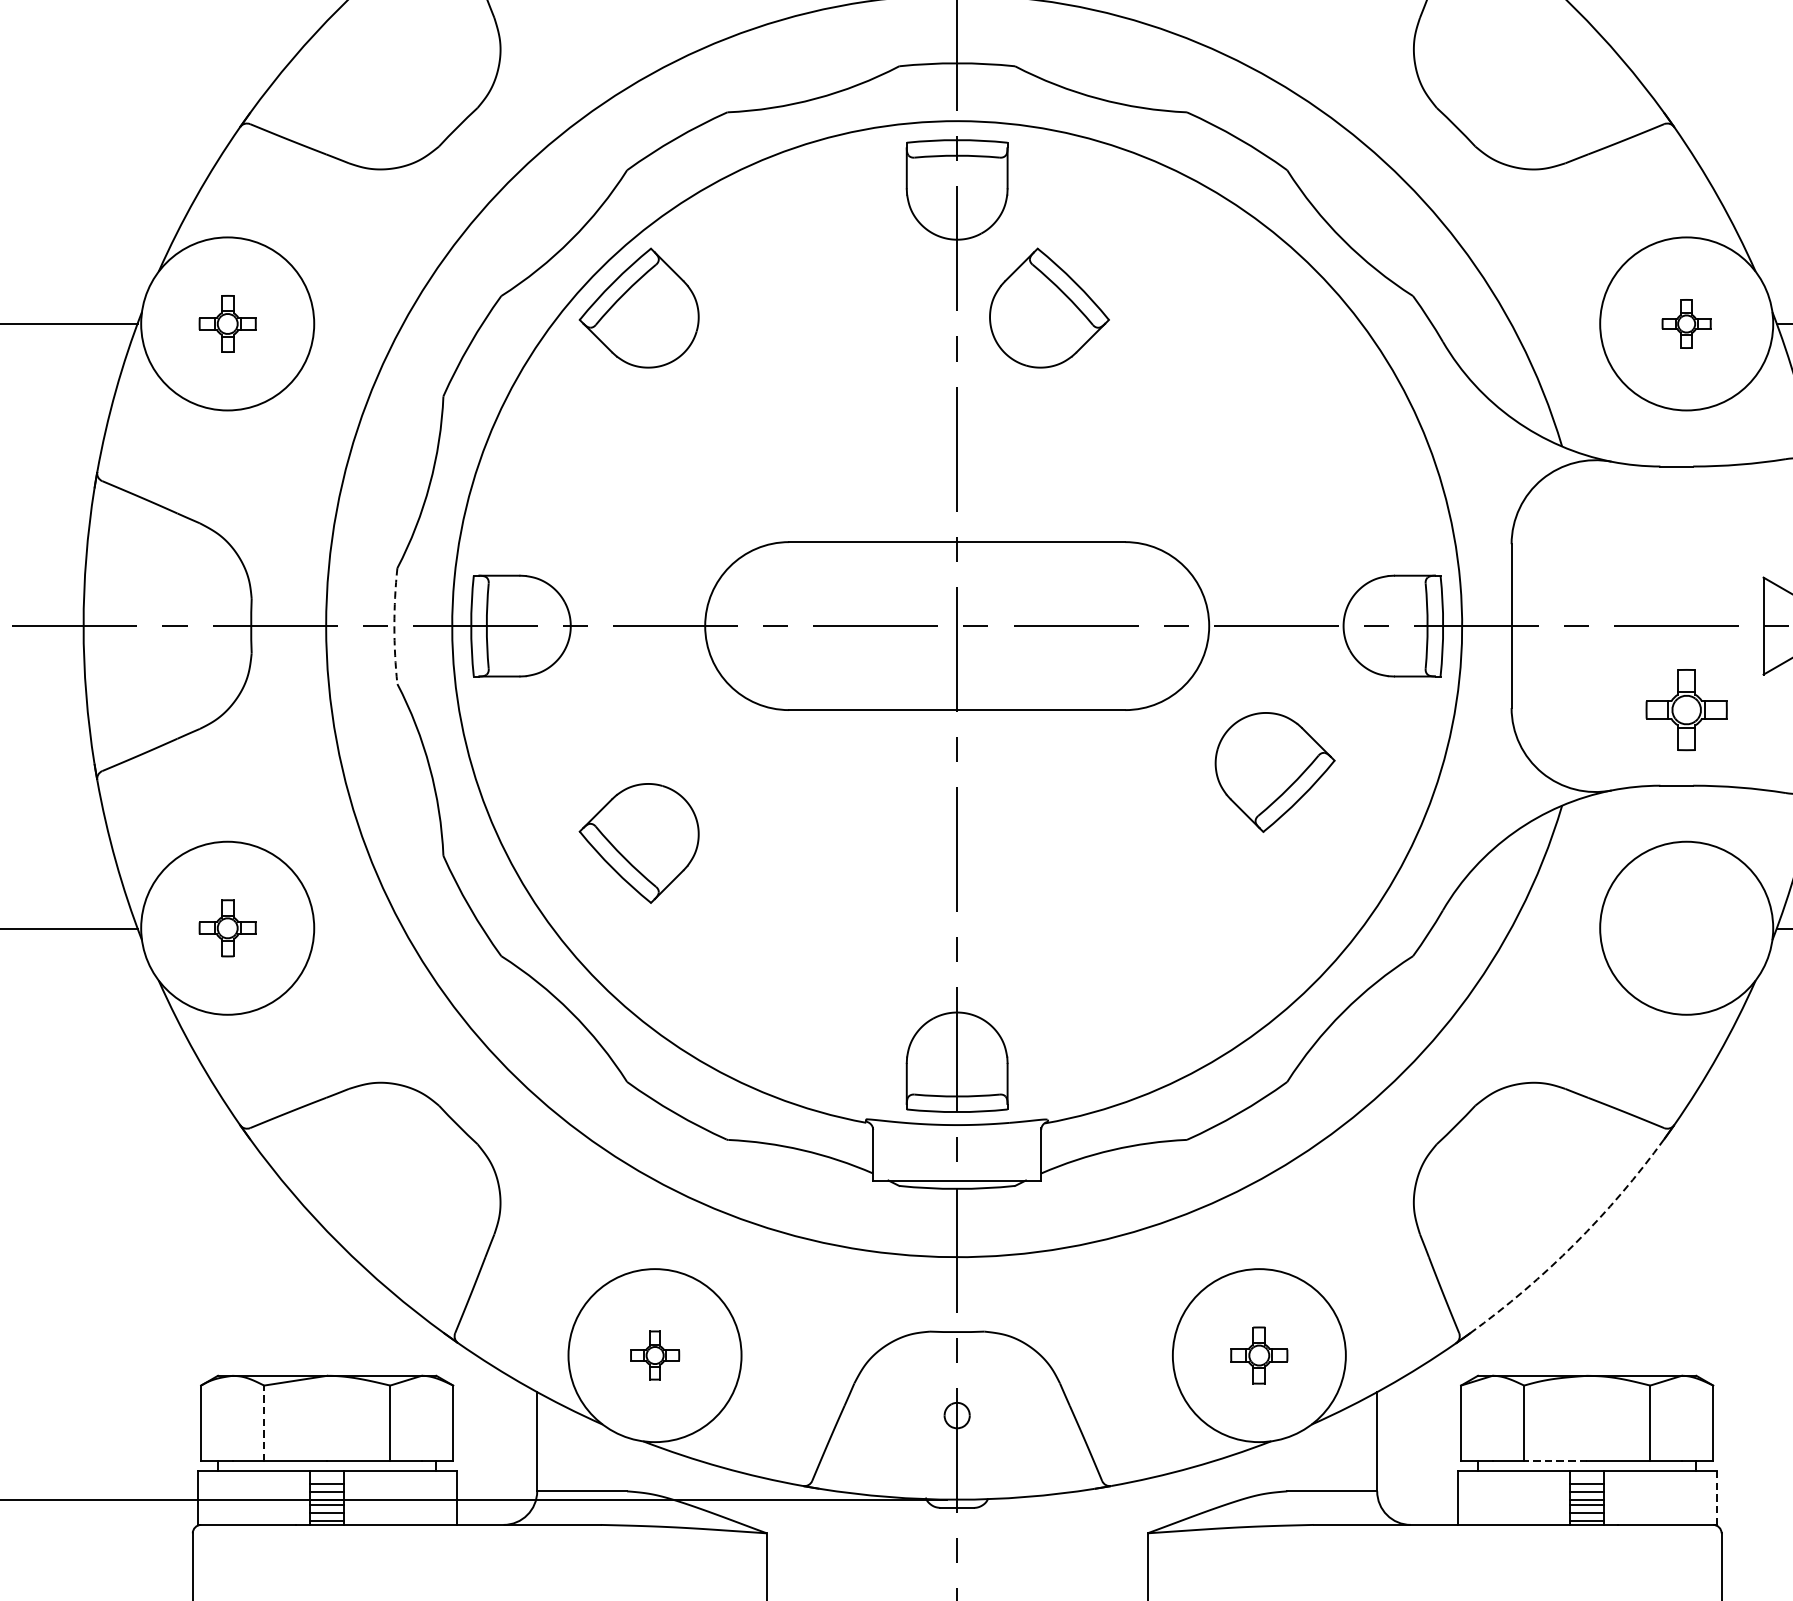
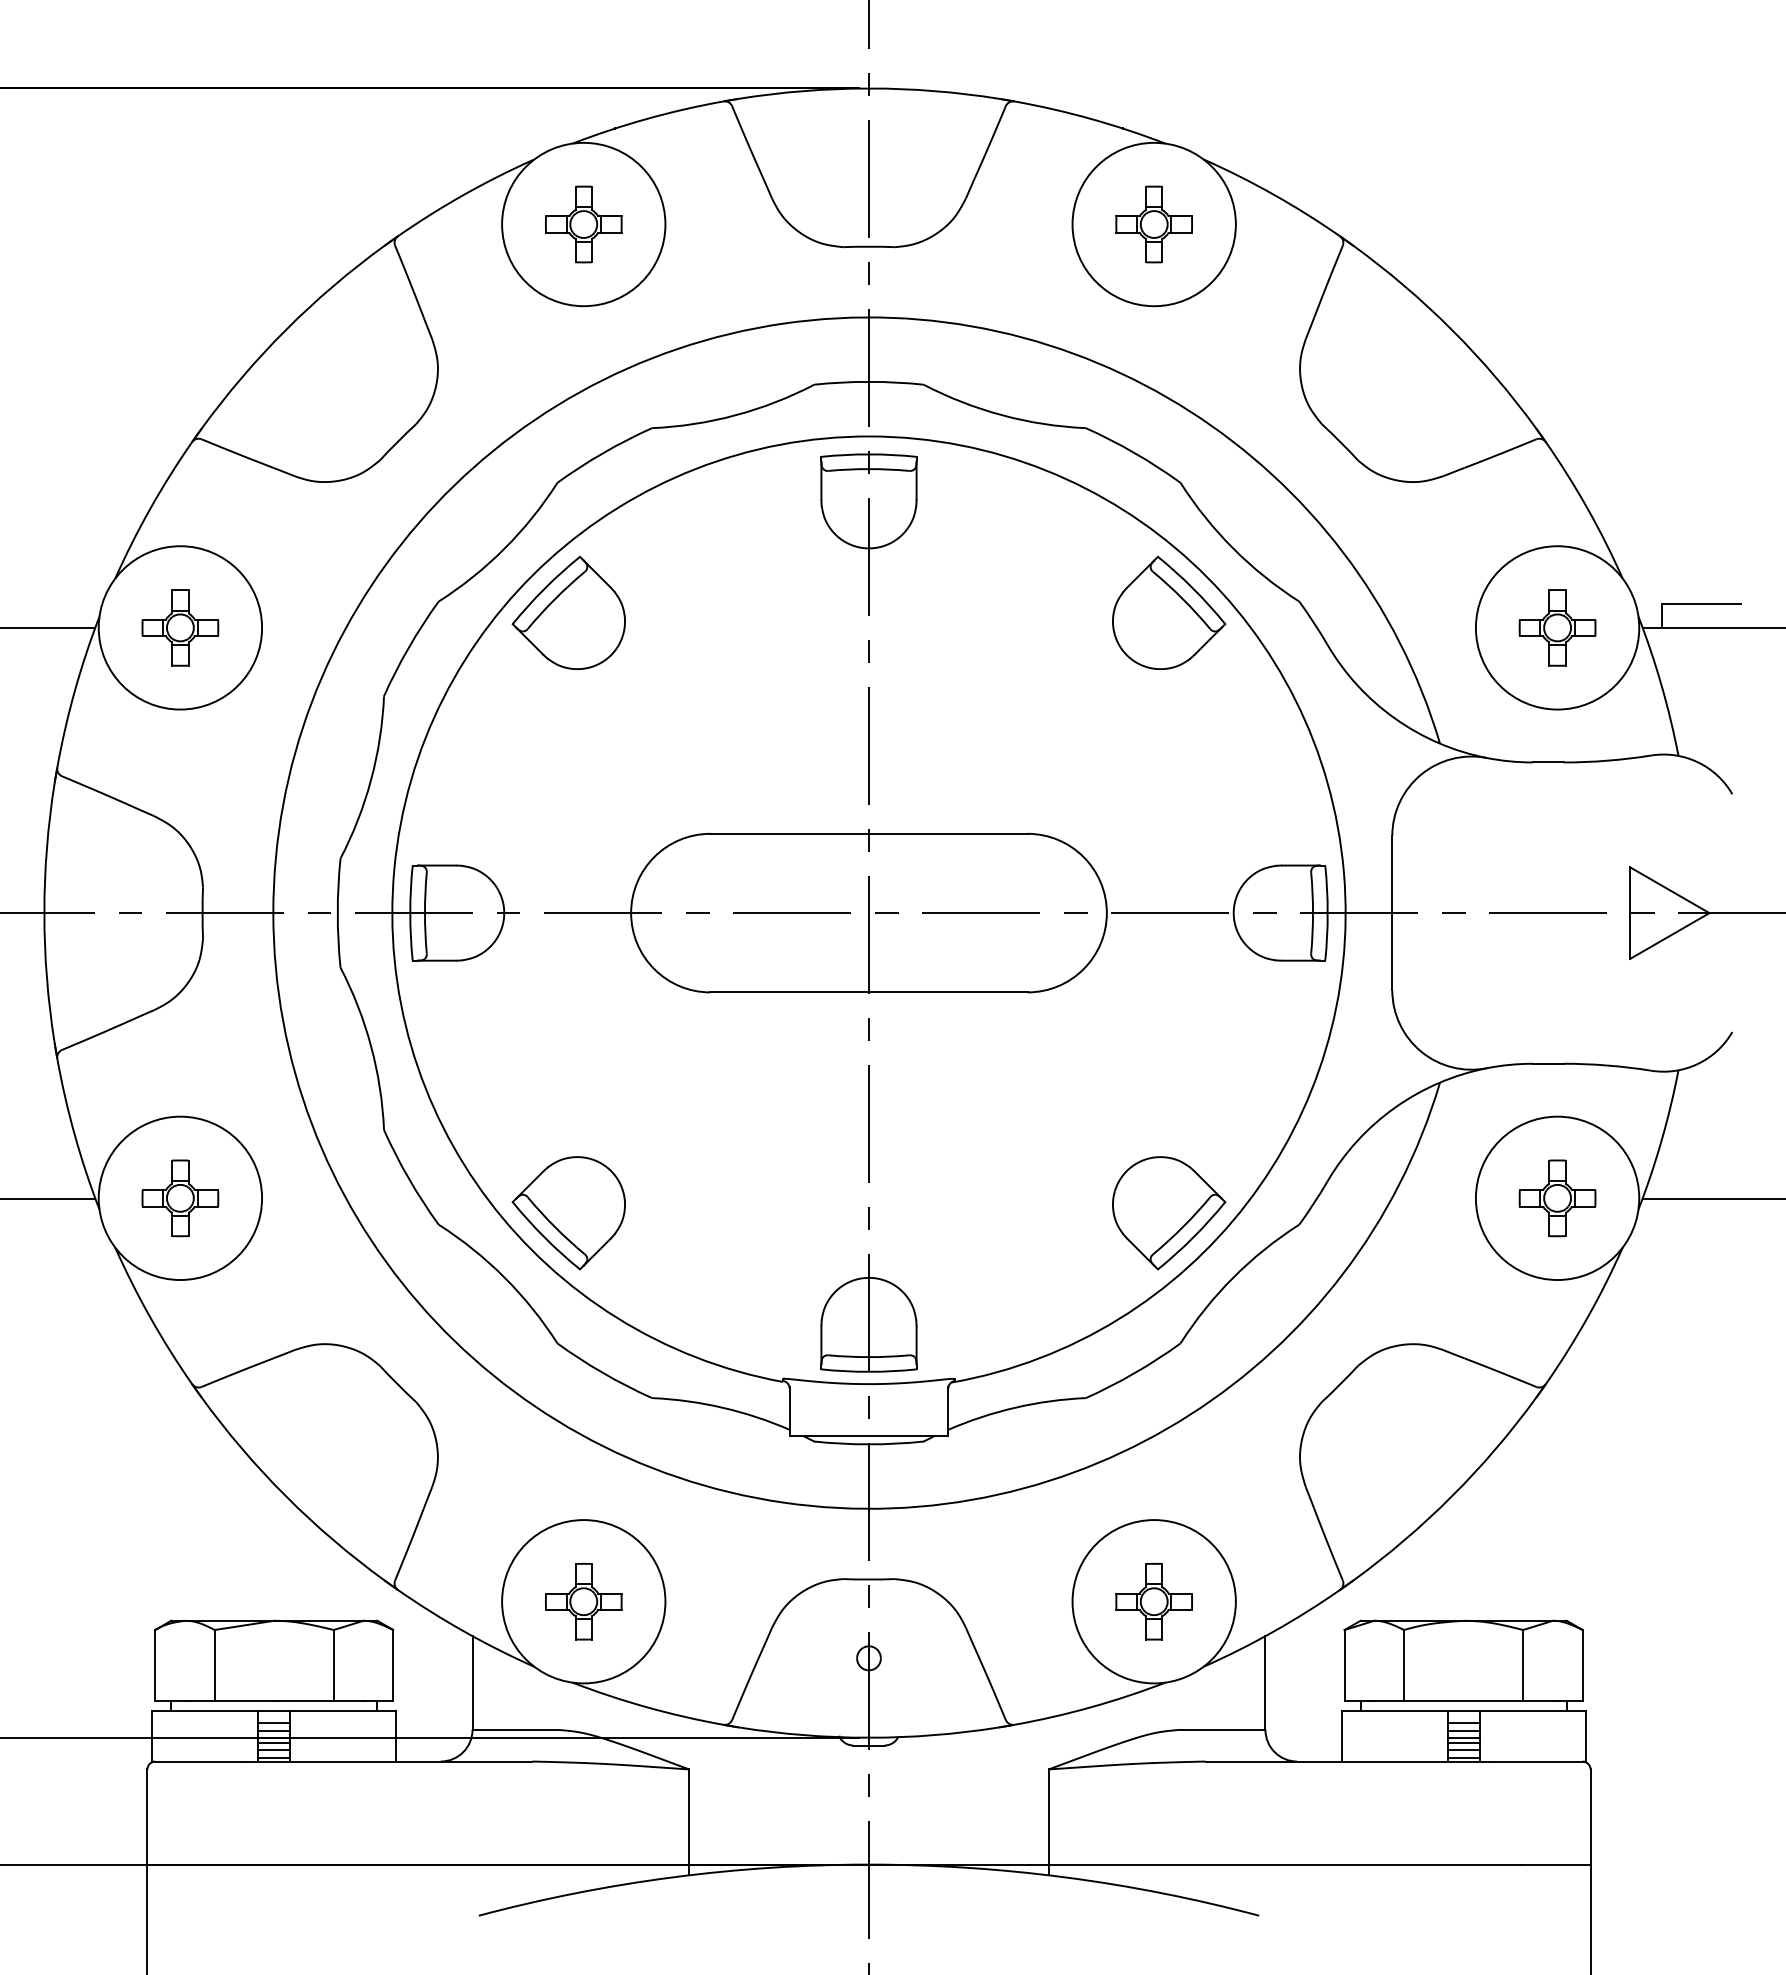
part: (1049, 307) -> (1169, 612), moved
part: (227, 323) -> (180, 627), size x1.43
part: (1686, 323) -> (1557, 627), size x1.67
arc: (394, 626) -> (337, 913), dashed -> solid
part: (1686, 710) -> (1557, 1198), moved
part: (1275, 772) -> (1169, 1213), moved
part: (638, 843) -> (568, 1213), moved
part: (227, 928) -> (180, 1198), size x1.43
arc: (1575, 1244) -> (1452, 1496), dashed -> solid
part: (654, 1355) -> (583, 1601), size x1.67
part: (1258, 1355) -> (1153, 1601), size x1.43
line: (263, 1423) -> (214, 1665), dashed -> solid
line: (1555, 1461) -> (1433, 1701), dashed -> solid
line: (1716, 1497) -> (1585, 1735), dashed -> solid

